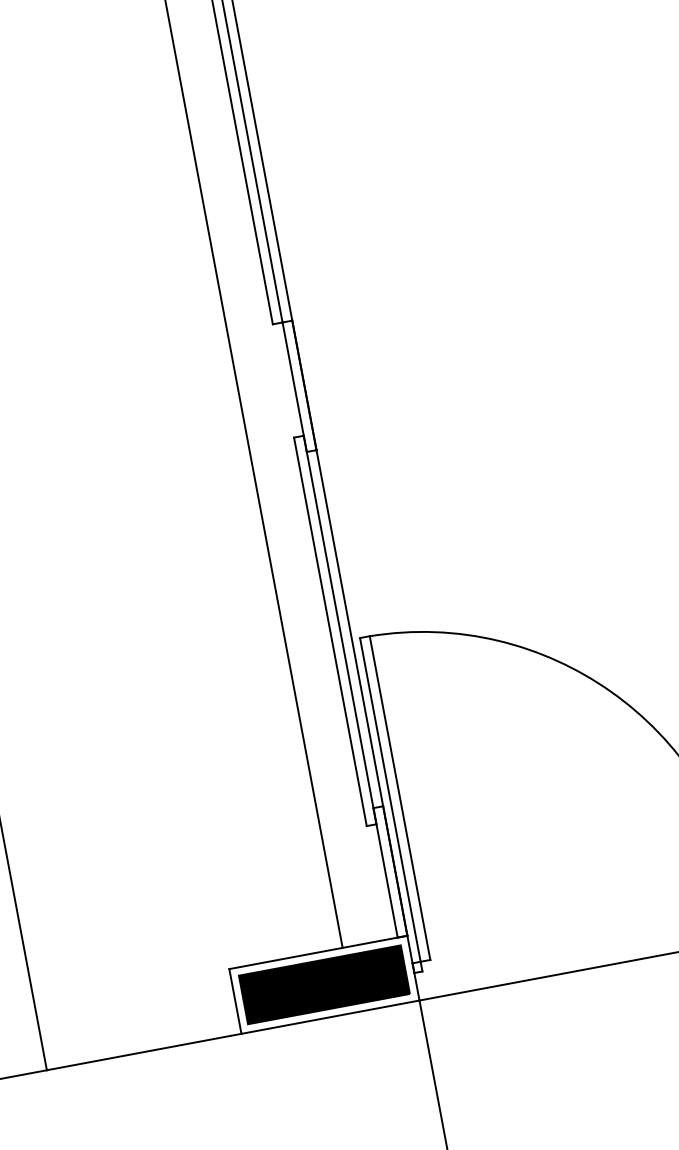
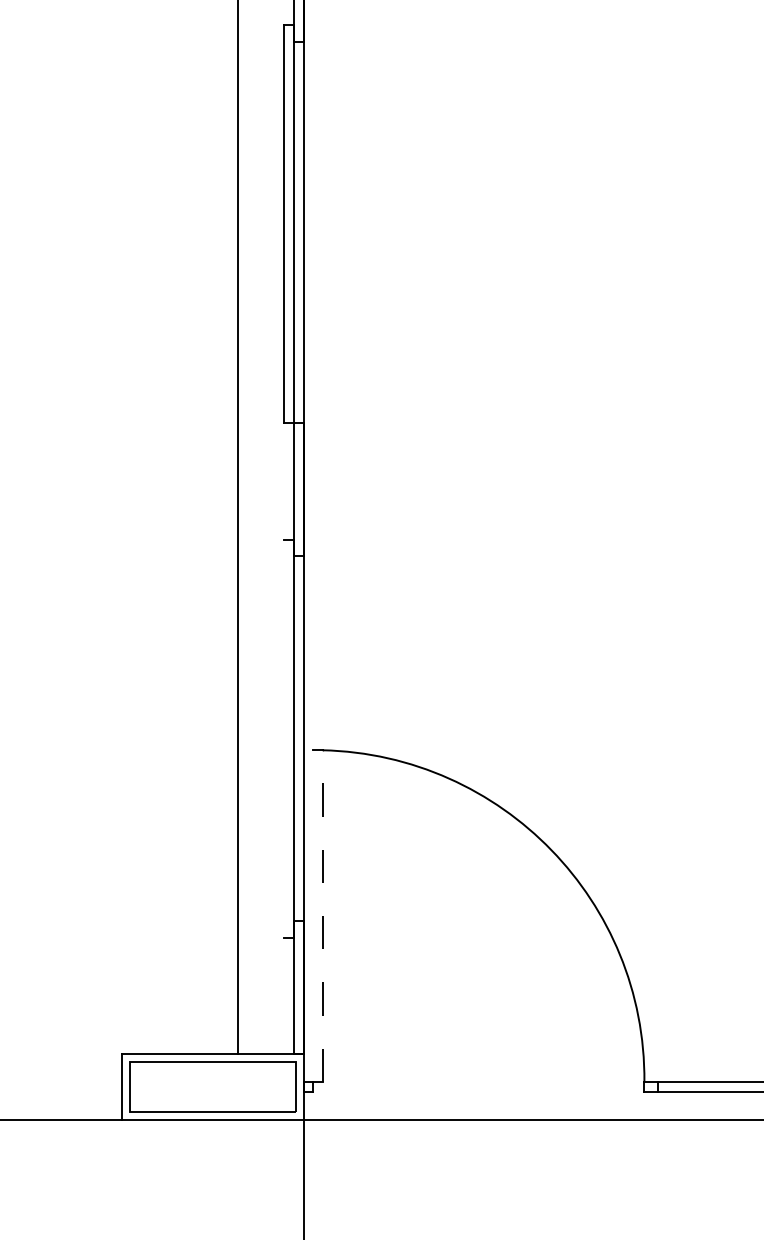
line: (330, 631) -> (284, 738), removed
line: (400, 798) -> (322, 916), solid -> dashed
line: (390, 799) -> (312, 915), removed
fill: (324, 984) -> (213, 1086), removed

